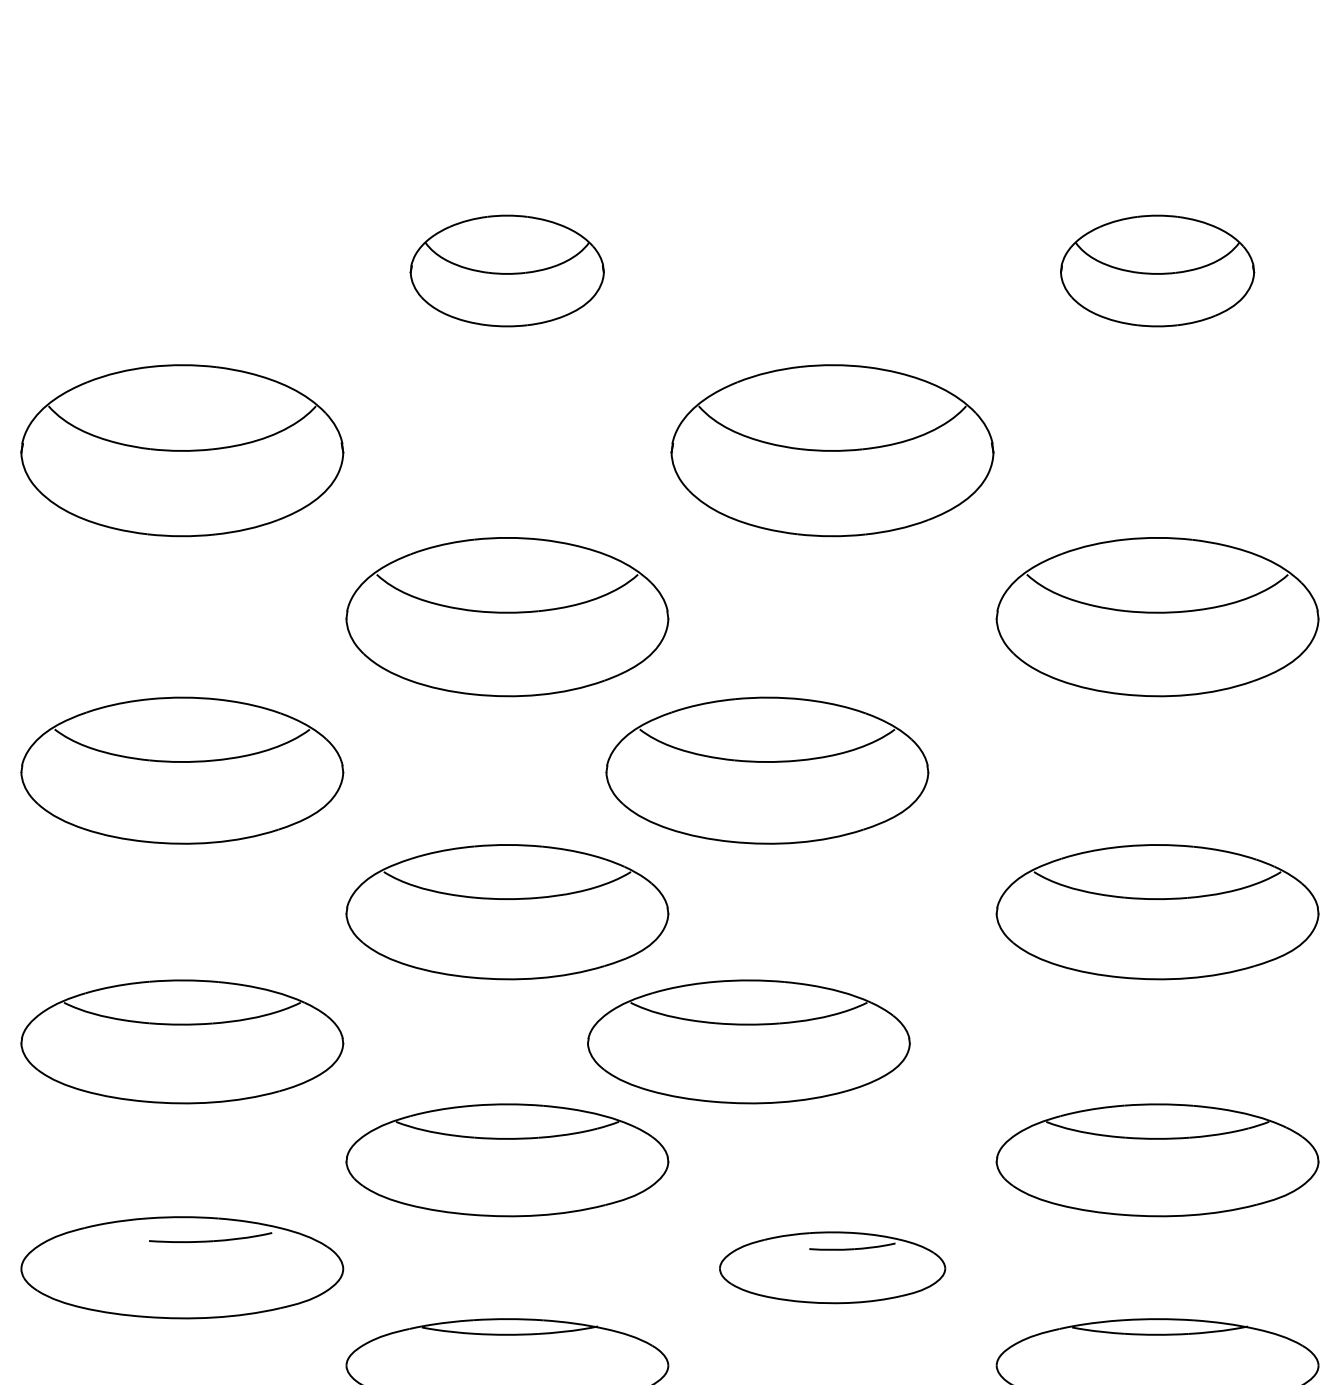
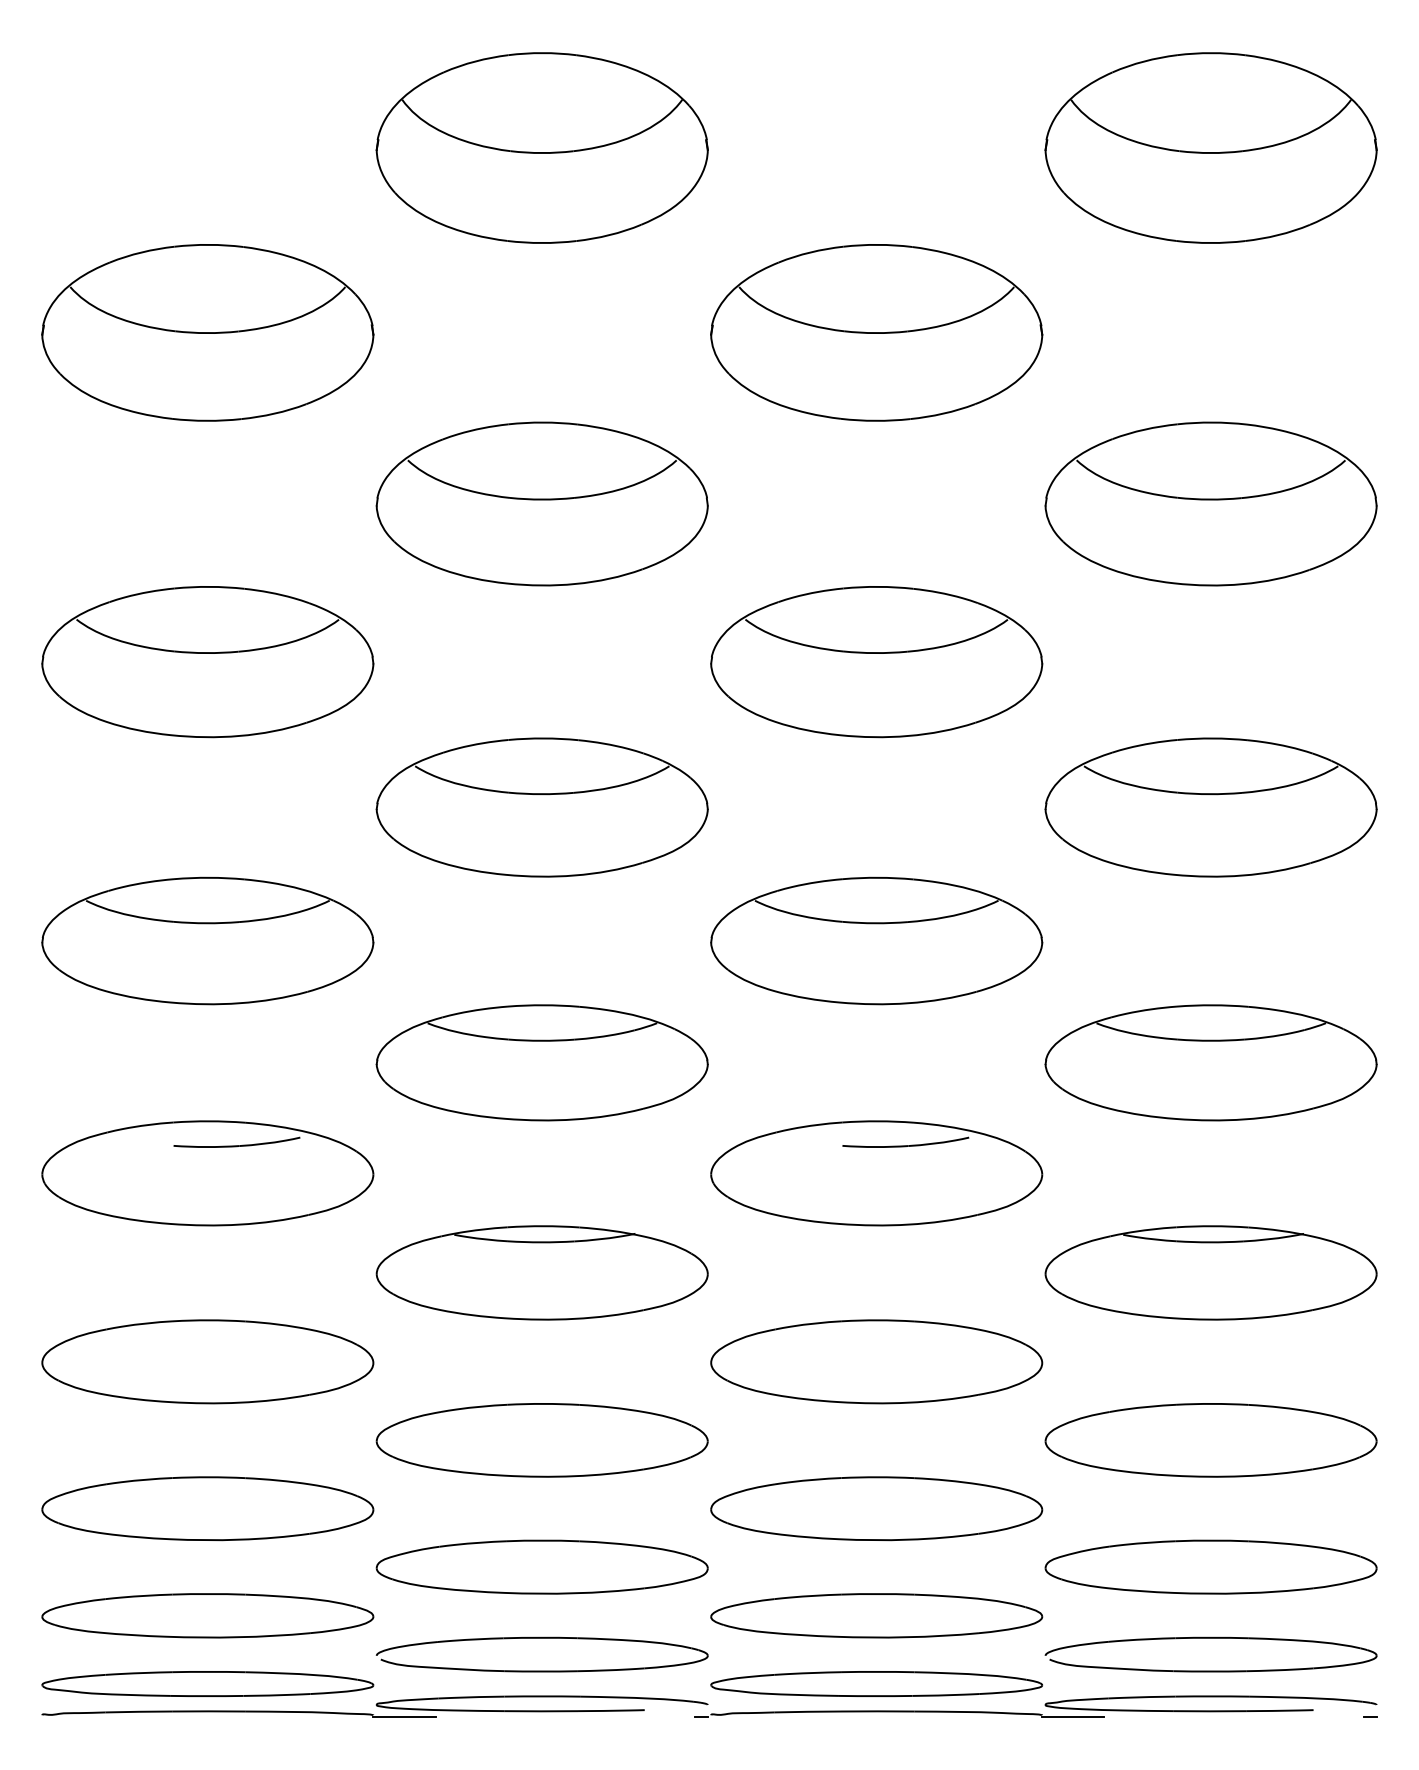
part: (506, 270) -> (541, 147), size x1.67
part: (1157, 270) -> (1210, 147), size x1.67
part: (767, 771) -> (876, 662), moved
part: (748, 1041) -> (876, 940), moved
part: (832, 1267) -> (876, 1173), size x1.43

